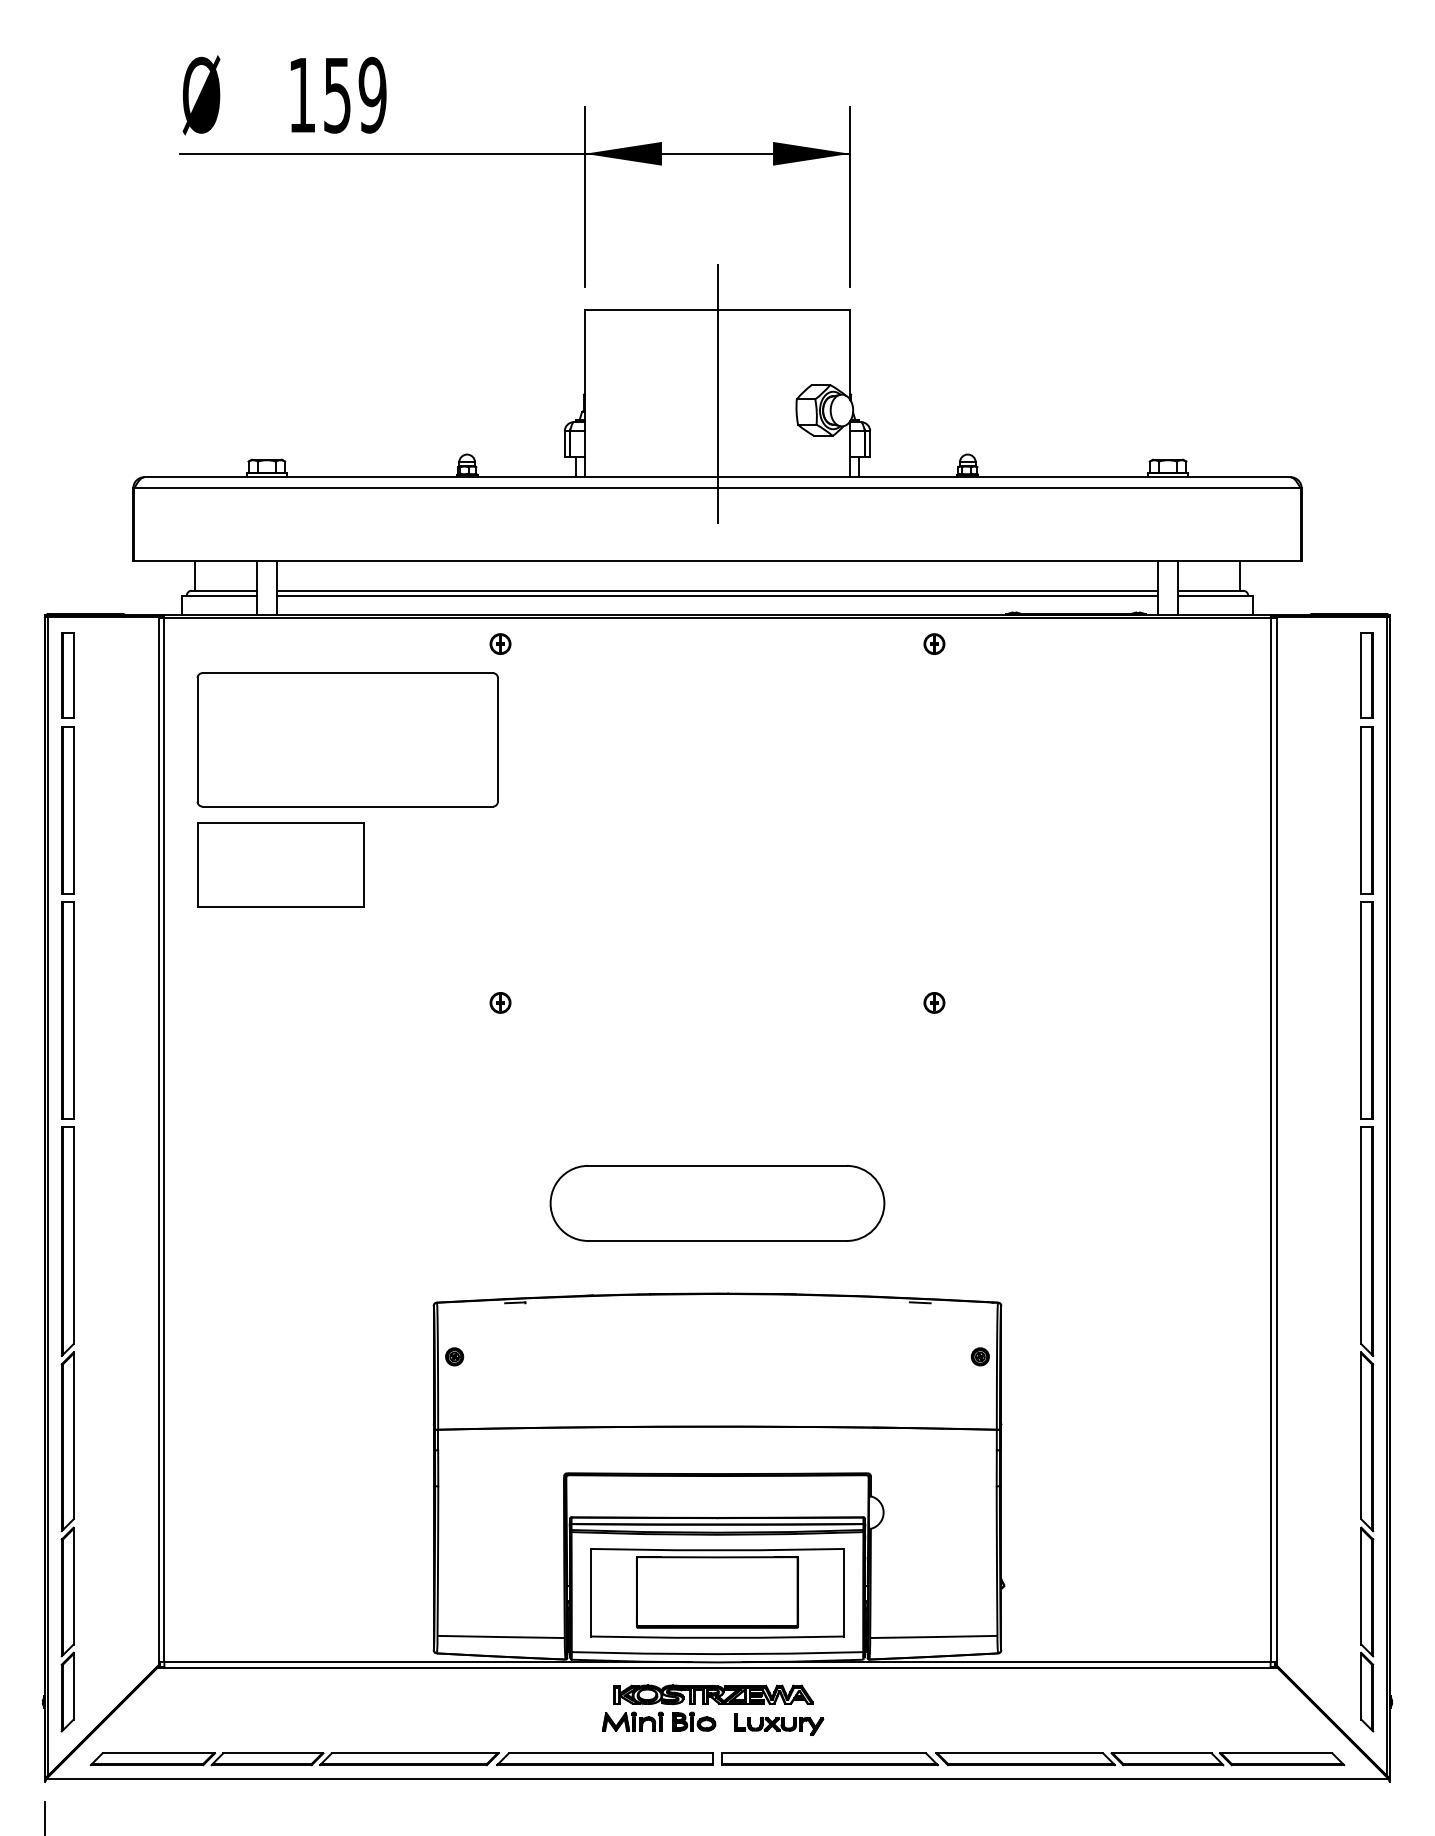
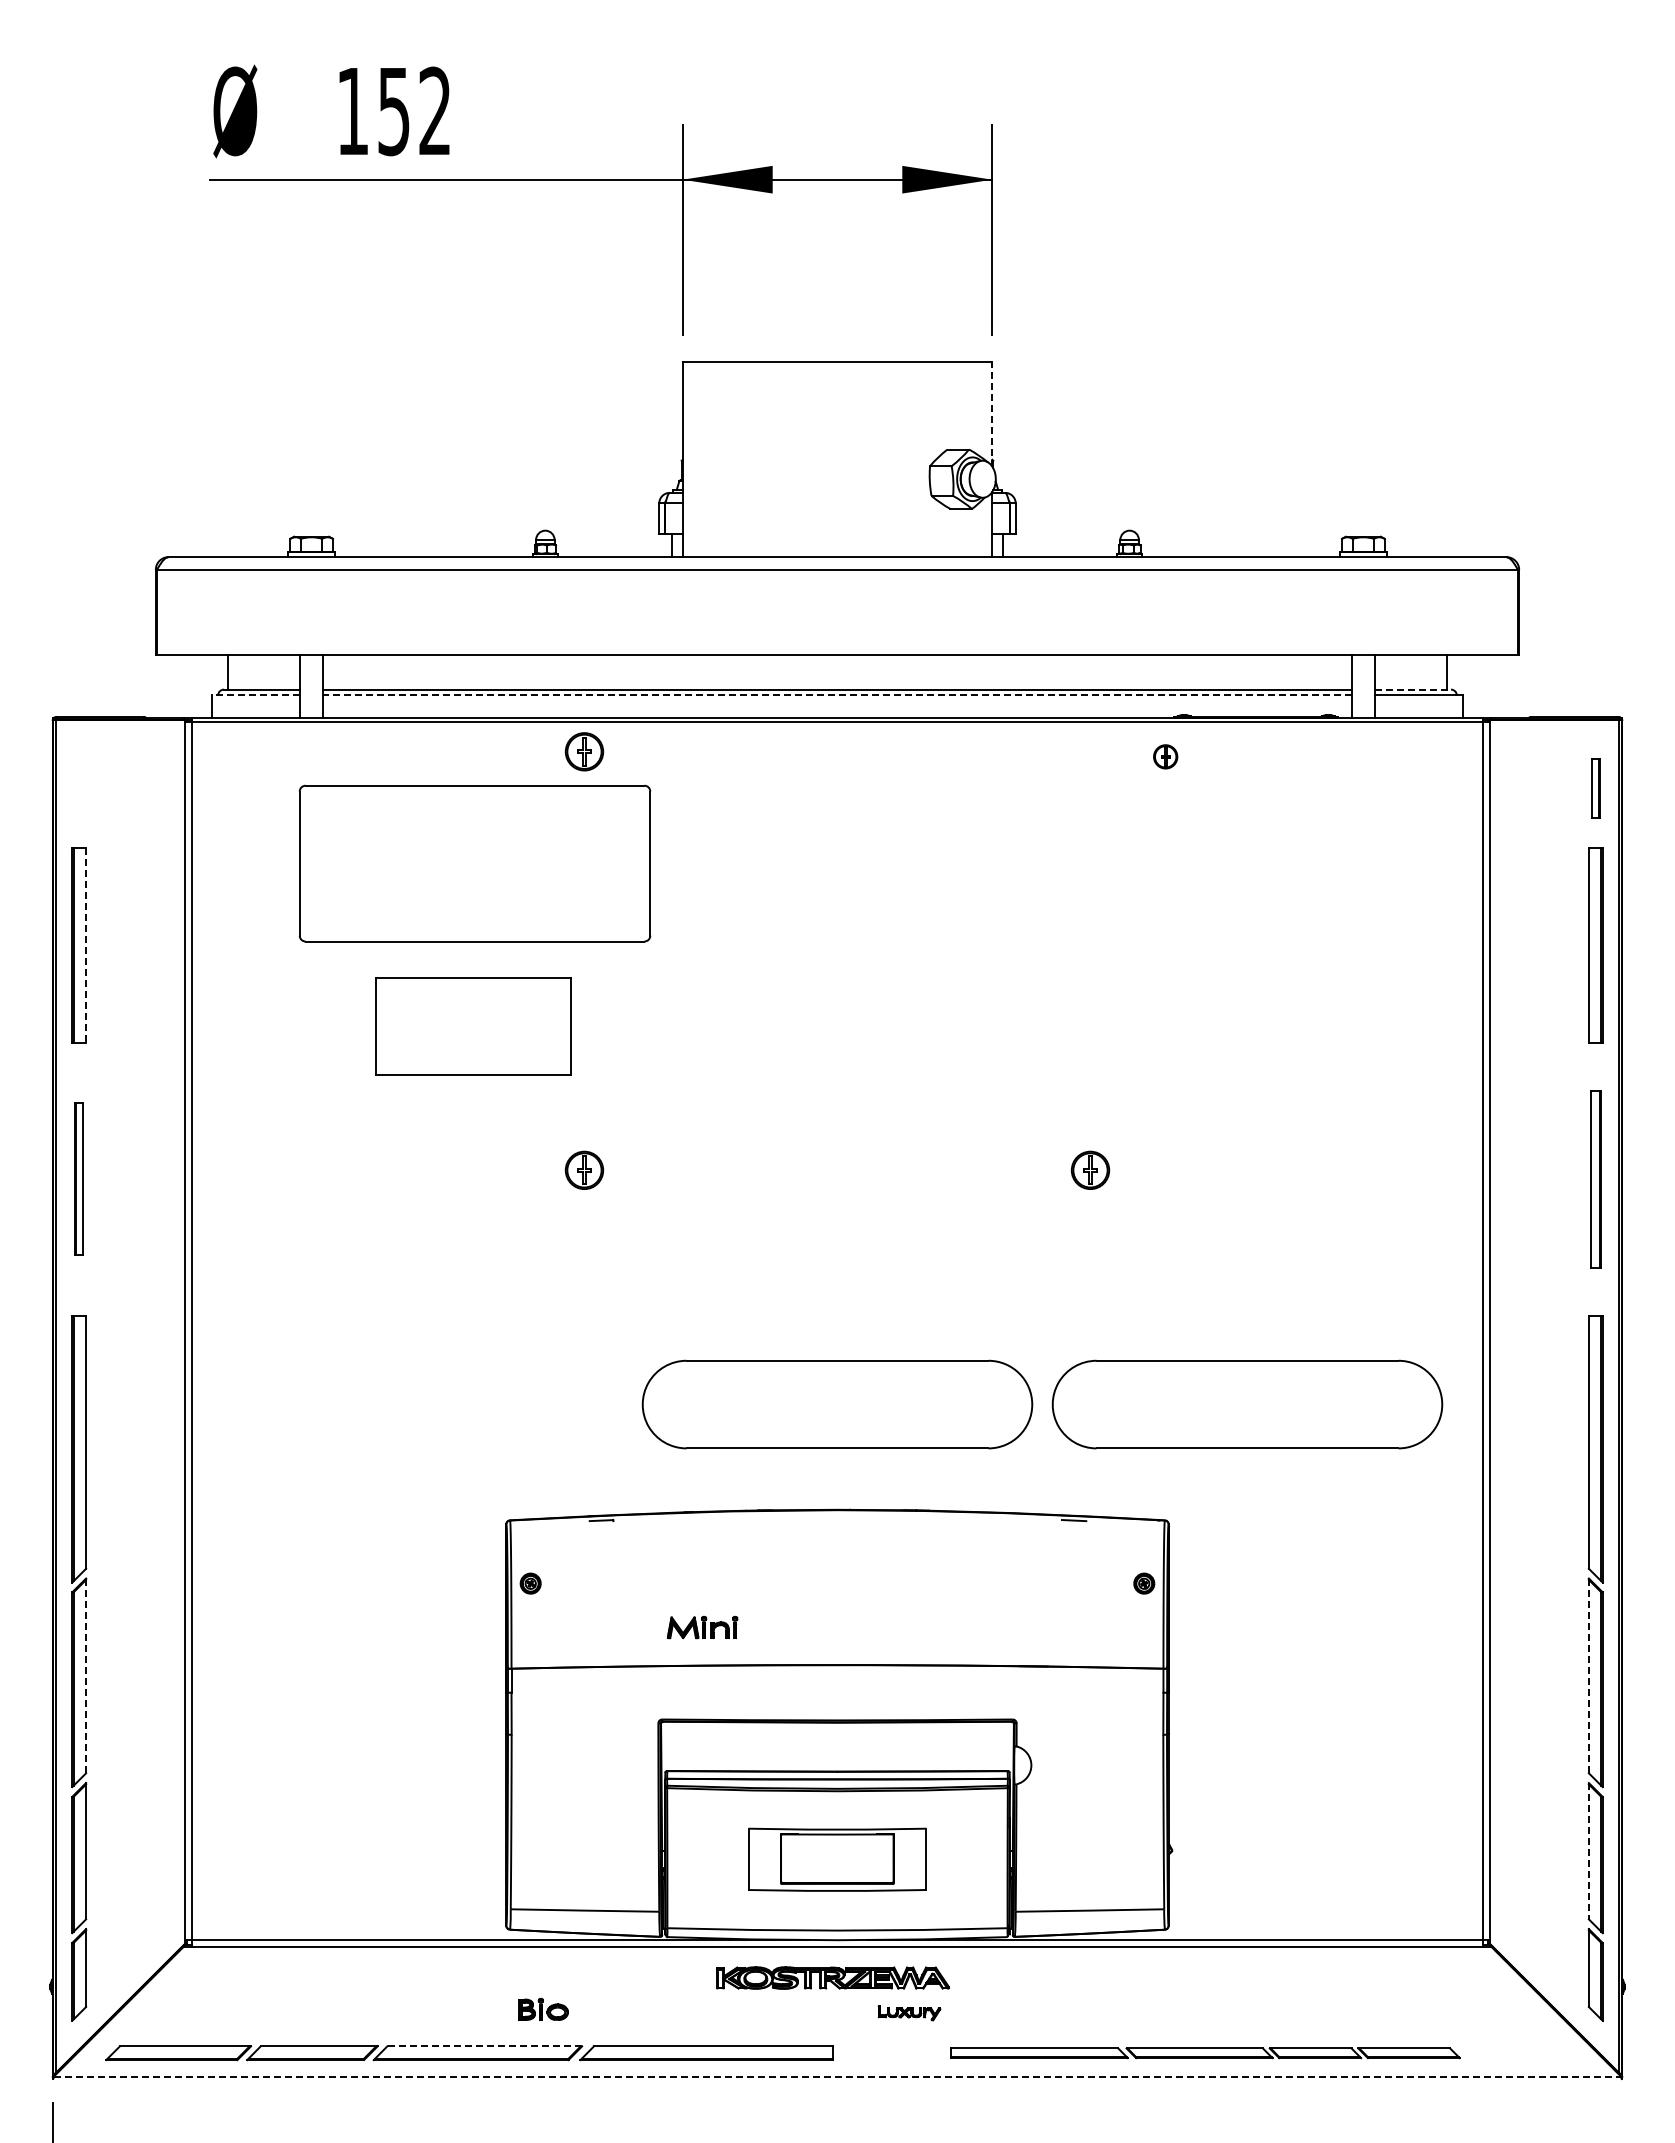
text: (372, 95) -> (434, 111), 159 -> 152
line: (850, 354) -> (992, 413), solid -> dashed
line: (717, 393) -> (837, 459), removed
line: (1211, 590) -> (1413, 689), solid -> dashed
line: (219, 595) -> (256, 695), solid -> dashed
line: (717, 595) -> (837, 695), solid -> dashed
part: (499, 643) -> (583, 751), size x1.6
part: (934, 643) -> (1165, 756), moved
part: (67, 675) -> (78, 788), removed
part: (1367, 675) -> (1595, 788), size x0.6
part: (347, 739) -> (474, 863), moved
line: (73, 810) -> (86, 946), solid -> dashed
part: (281, 864) -> (473, 1026), moved
part: (499, 1002) -> (583, 1170), size x1.6
part: (934, 1002) -> (1090, 1170), size x1.6
part: (67, 1010) -> (78, 1179), size x0.6
part: (1367, 1010) -> (1595, 1179), size x0.7
part: (1068, 1203) -> (1247, 1404), added
line: (73, 1436) -> (86, 1676), solid -> dashed
line: (1361, 1436) -> (1588, 1676), solid -> dashed
line: (1361, 1586) -> (1588, 1851), solid -> dashed
part: (717, 1593) -> (837, 1859), size x0.6
part: (632, 1721) -> (702, 1627), moved
part: (694, 1721) -> (543, 2009), moved
part: (779, 1724) -> (909, 2012), size x0.6
line: (415, 1753) -> (484, 2046), solid -> dashed
part: (1032, 1759) -> (1205, 2053), size x0.7
line: (717, 1779) -> (837, 2076), solid -> dashed

